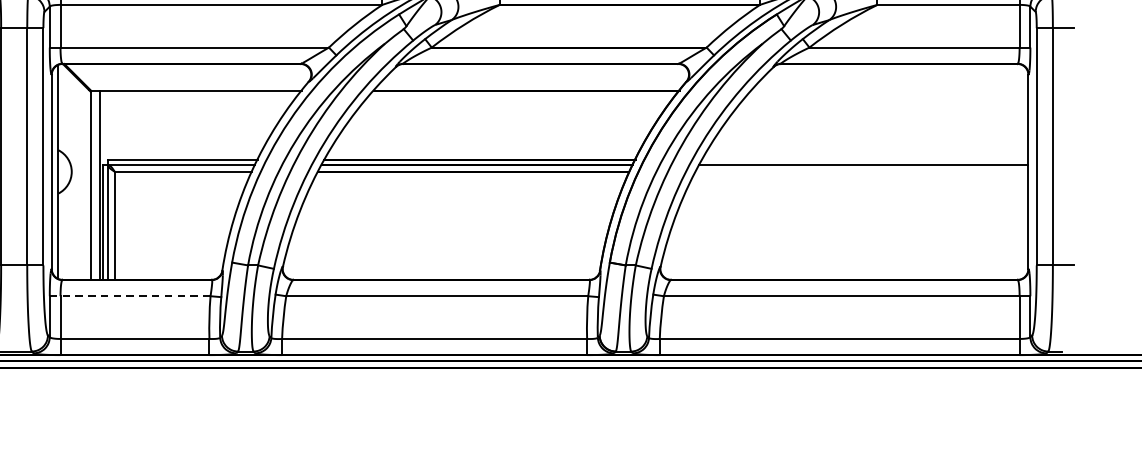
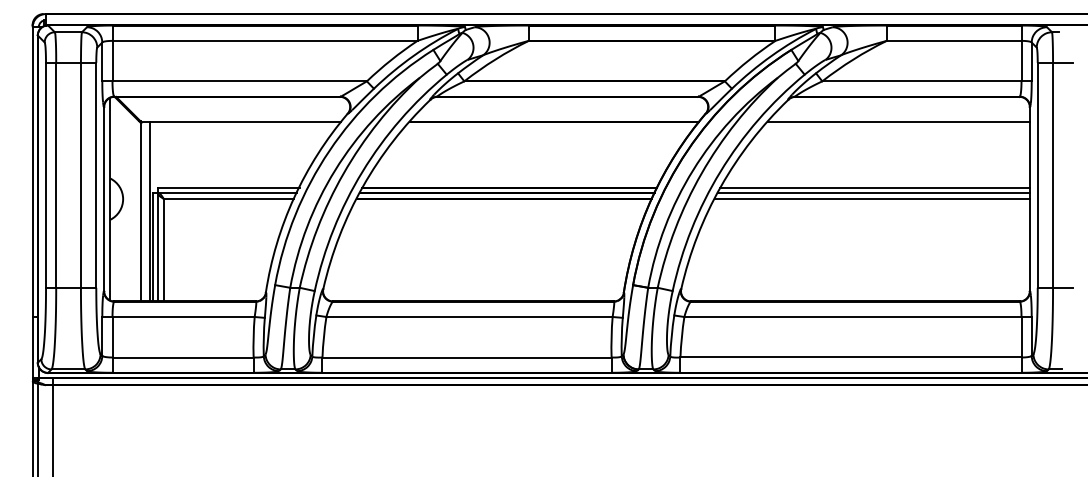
line: (889, 91) -> (898, 122), added
line: (864, 159) -> (874, 187), added
line: (862, 171) -> (872, 198), added
line: (131, 296) -> (179, 317), dashed -> solid

